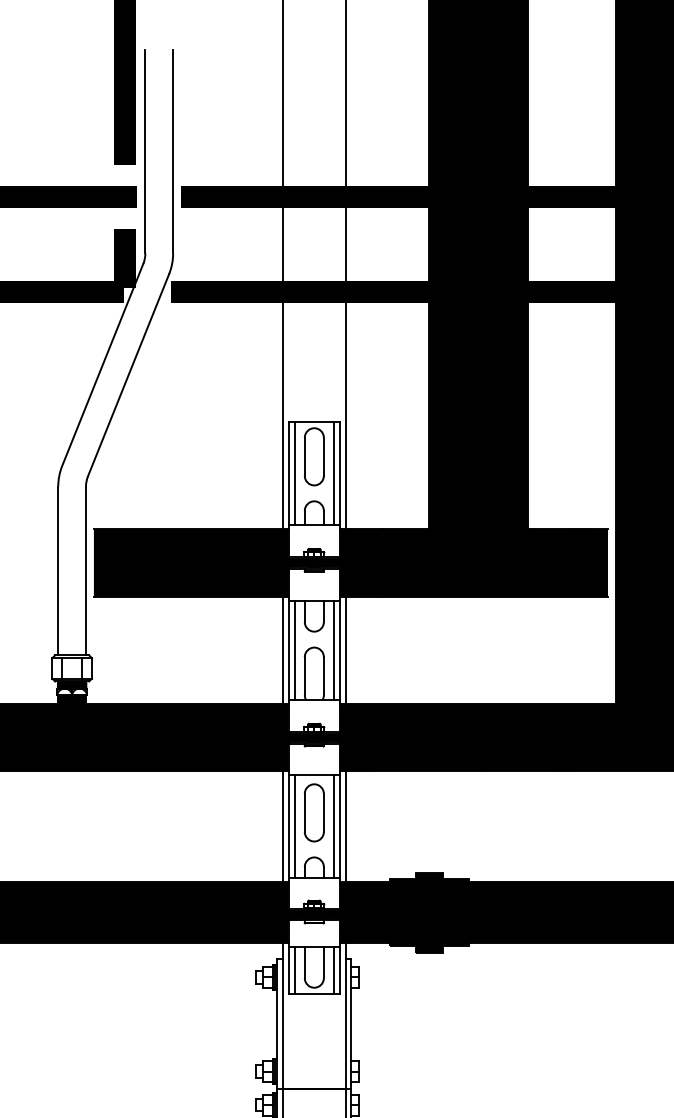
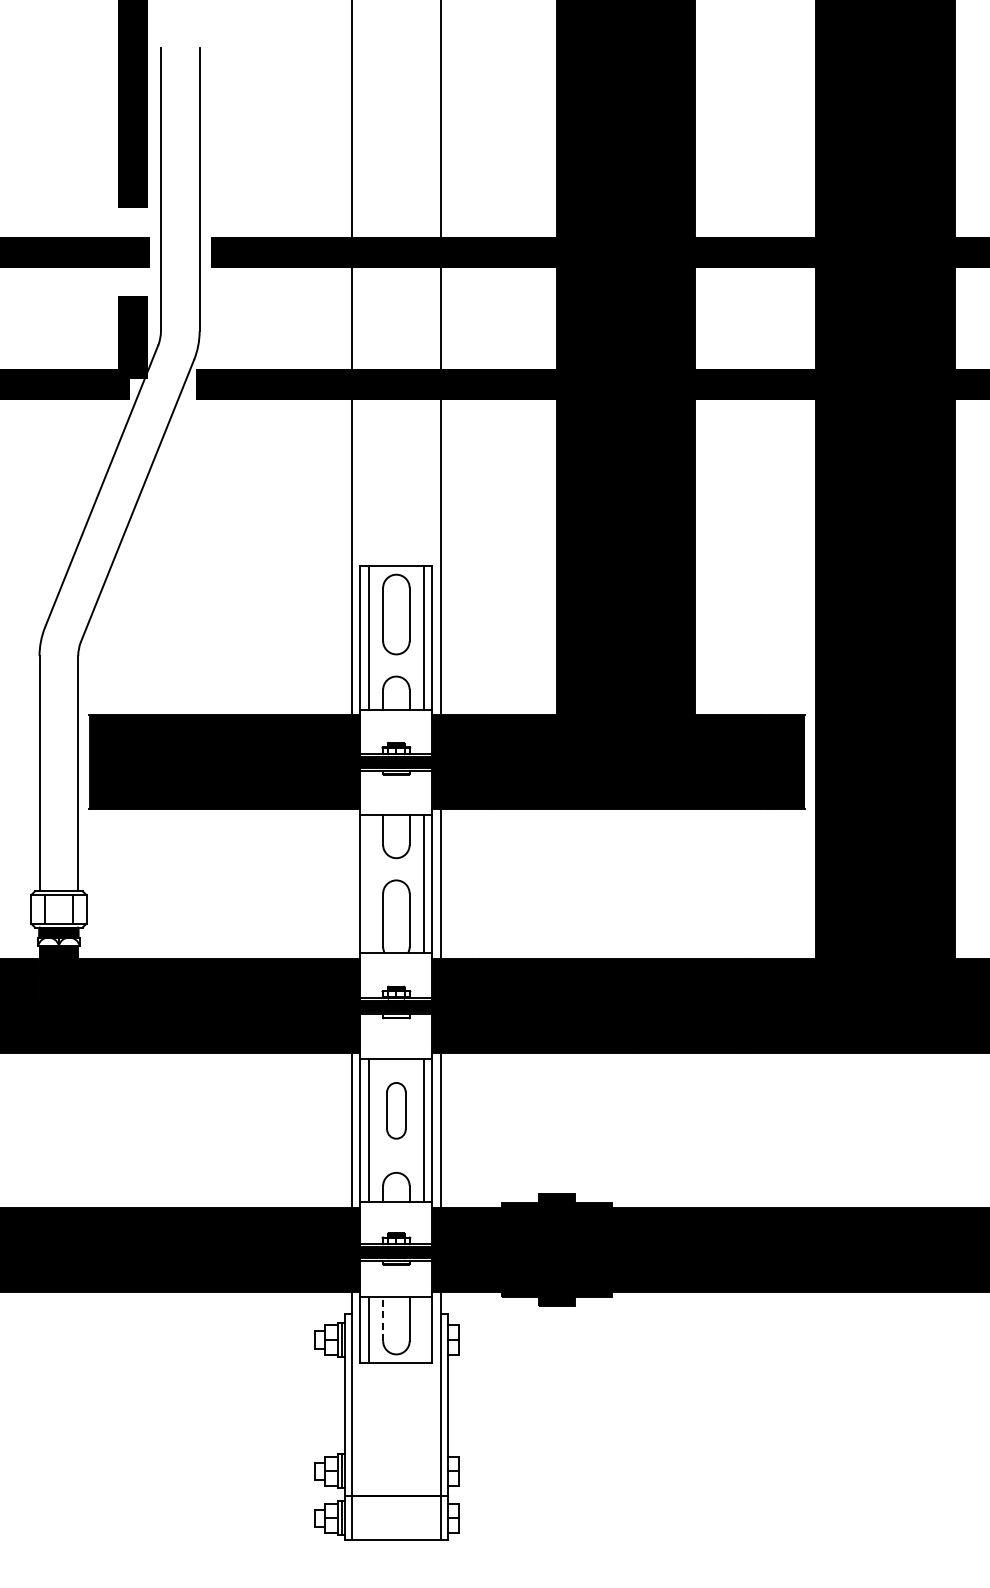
line: (295, 649) -> (369, 883), removed
line: (282, 650) -> (352, 884), removed
part: (314, 812) -> (396, 1110), size x0.7
line: (305, 962) -> (383, 1319), solid -> dashed
line: (333, 970) -> (423, 1330), removed

